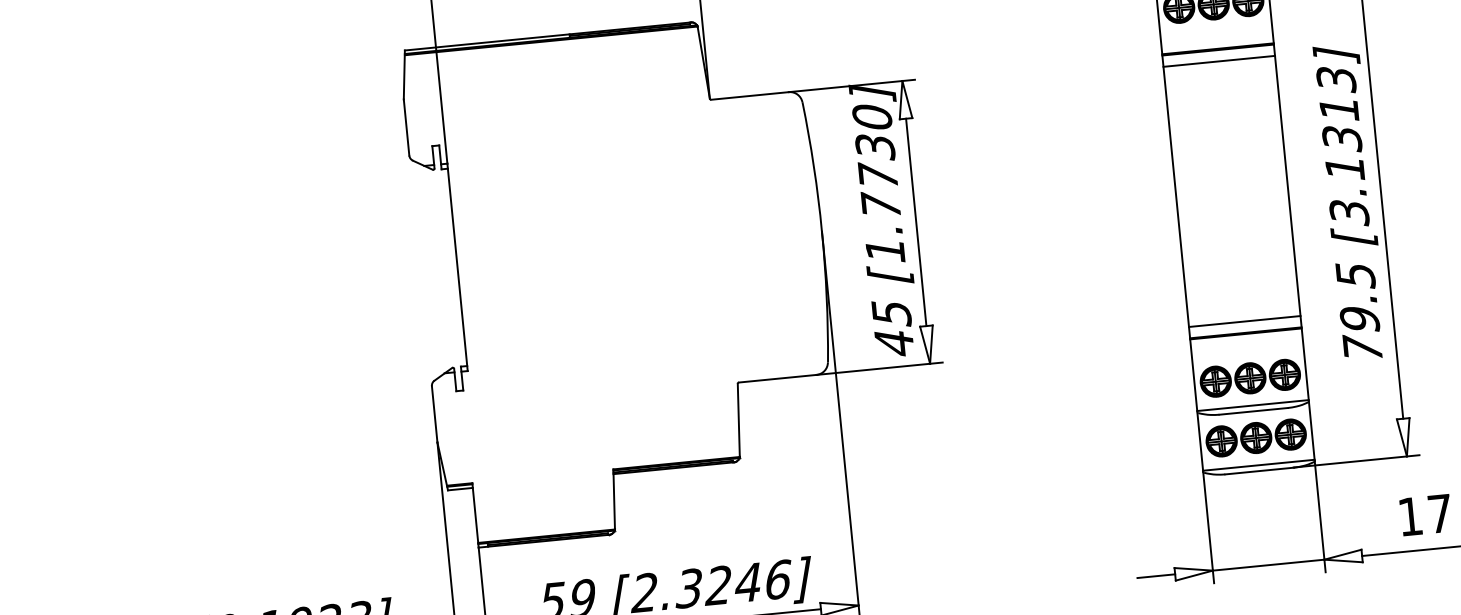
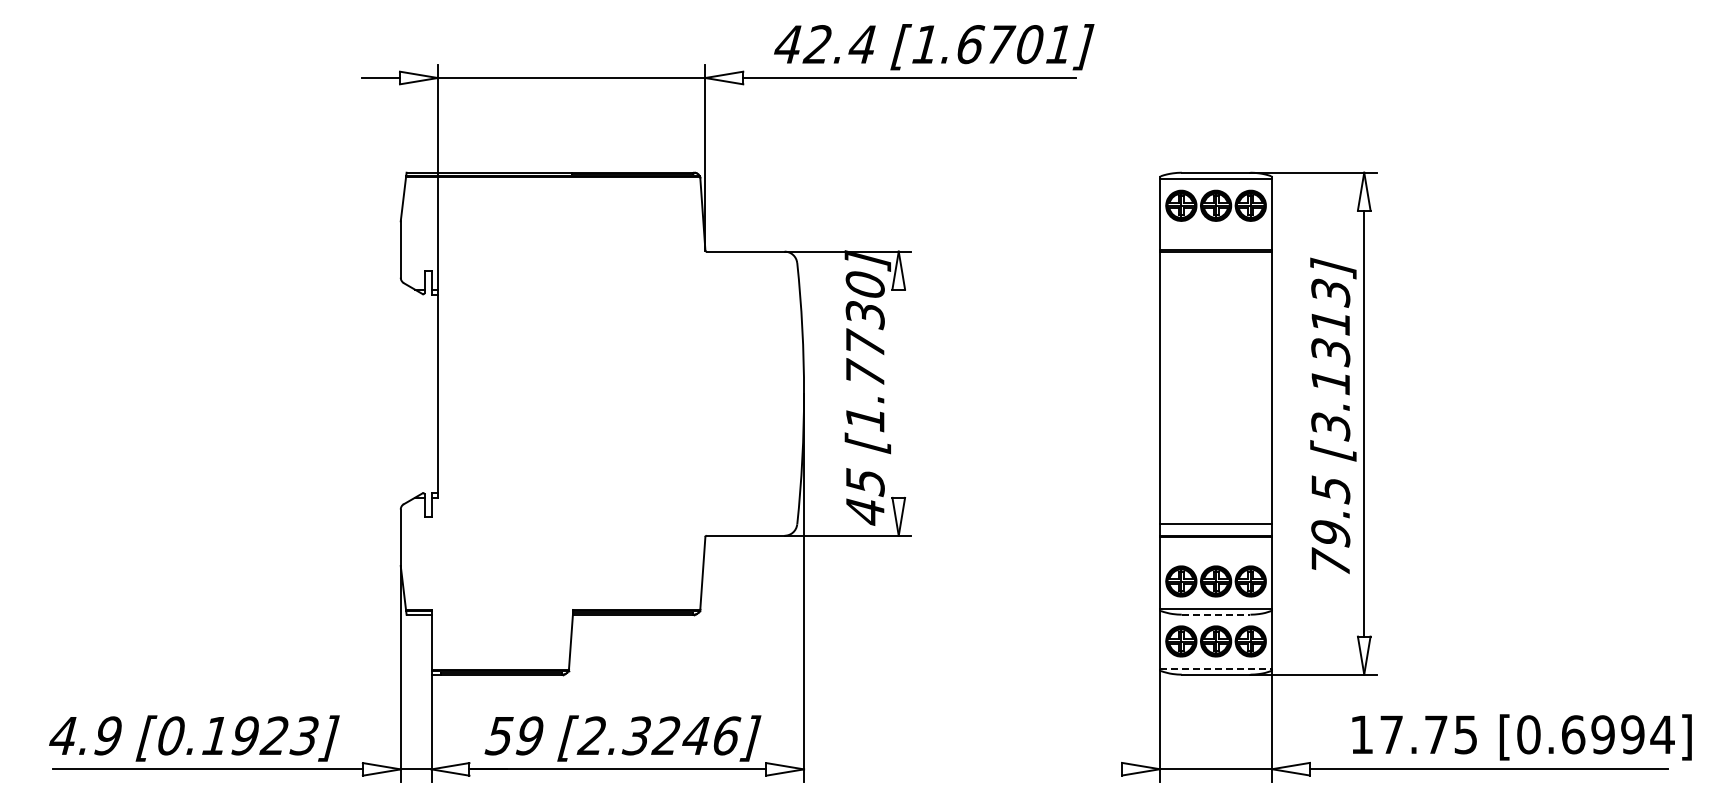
line: (1218, 61) -> (1215, 263), removed
line: (915, 222) -> (898, 393), removed
line: (1254, 411) -> (1216, 614), solid -> dashed
line: (1259, 464) -> (1216, 668), solid -> dashed
line: (1156, 576) -> (1103, 769), removed

